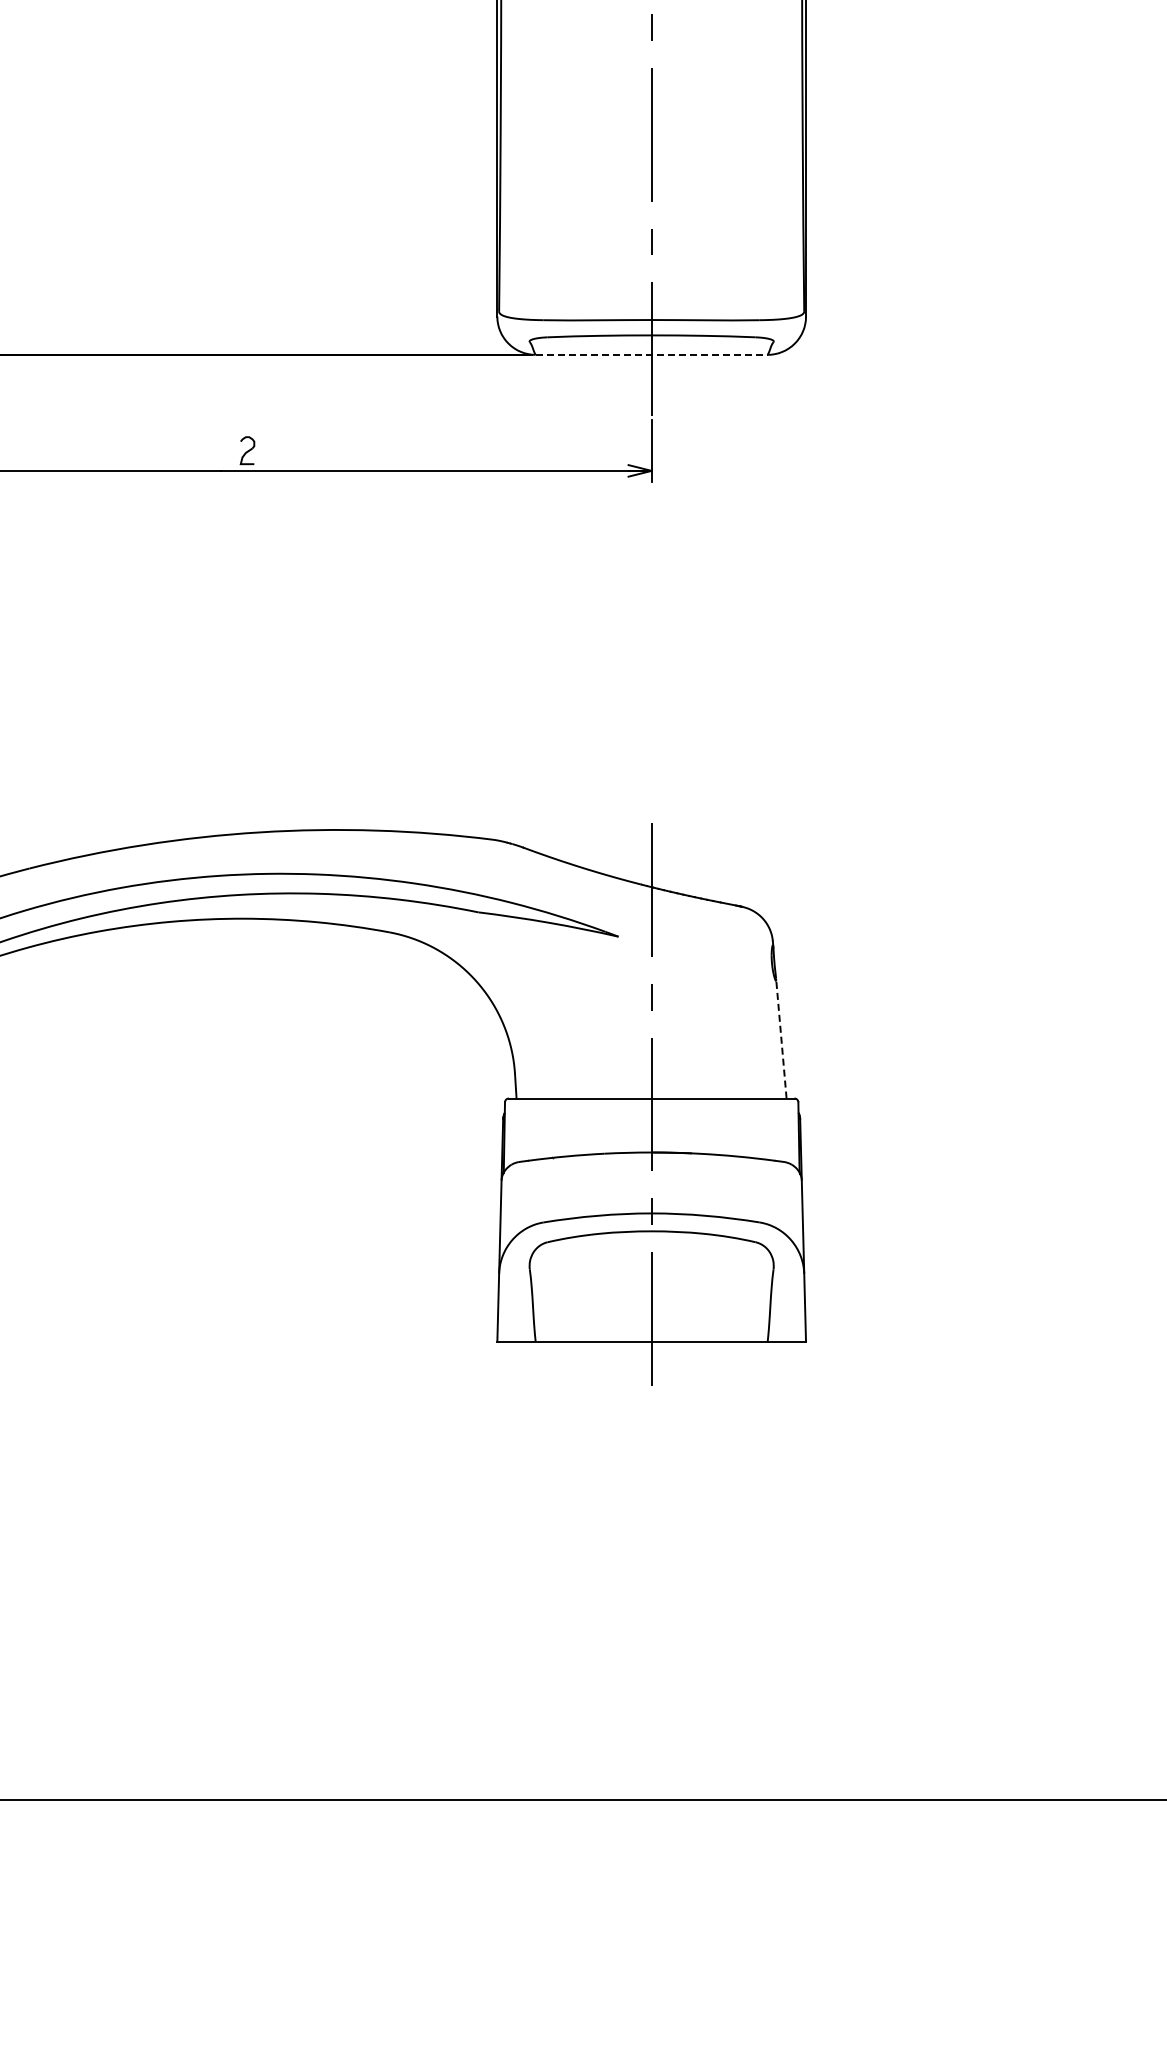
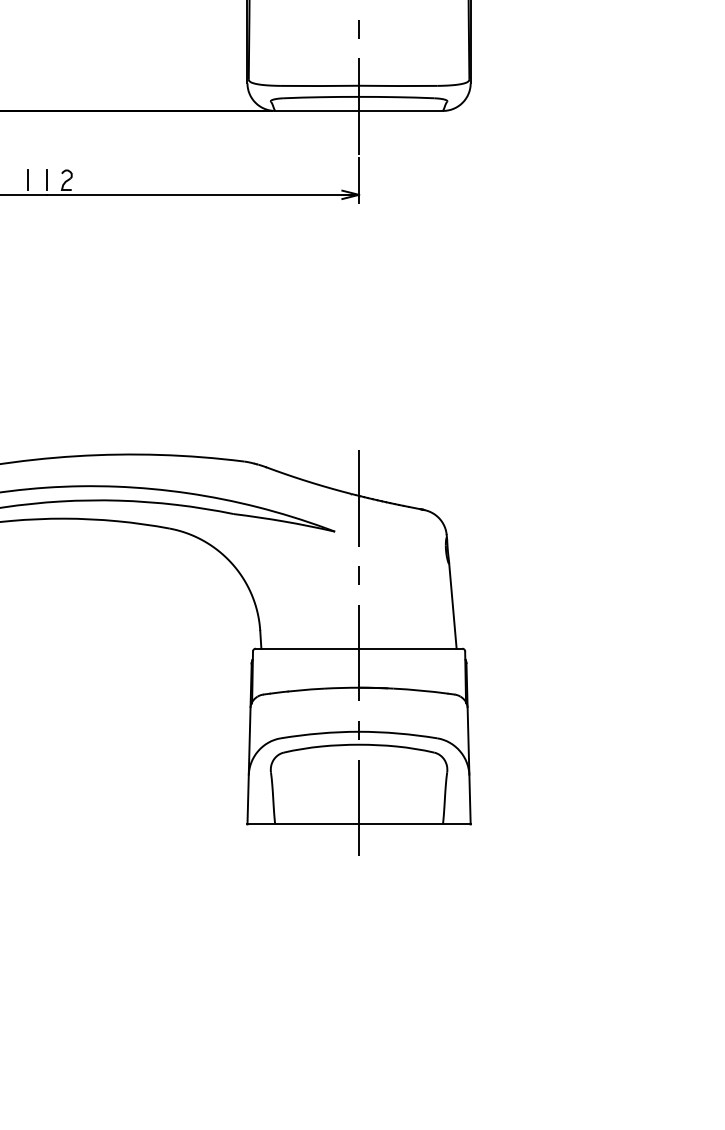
line: (652, 354) -> (359, 110), dashed -> solid
line: (193, 450) -> (27, 180), added
line: (220, 450) -> (47, 180), added
line: (781, 1037) -> (452, 604), dashed -> solid

